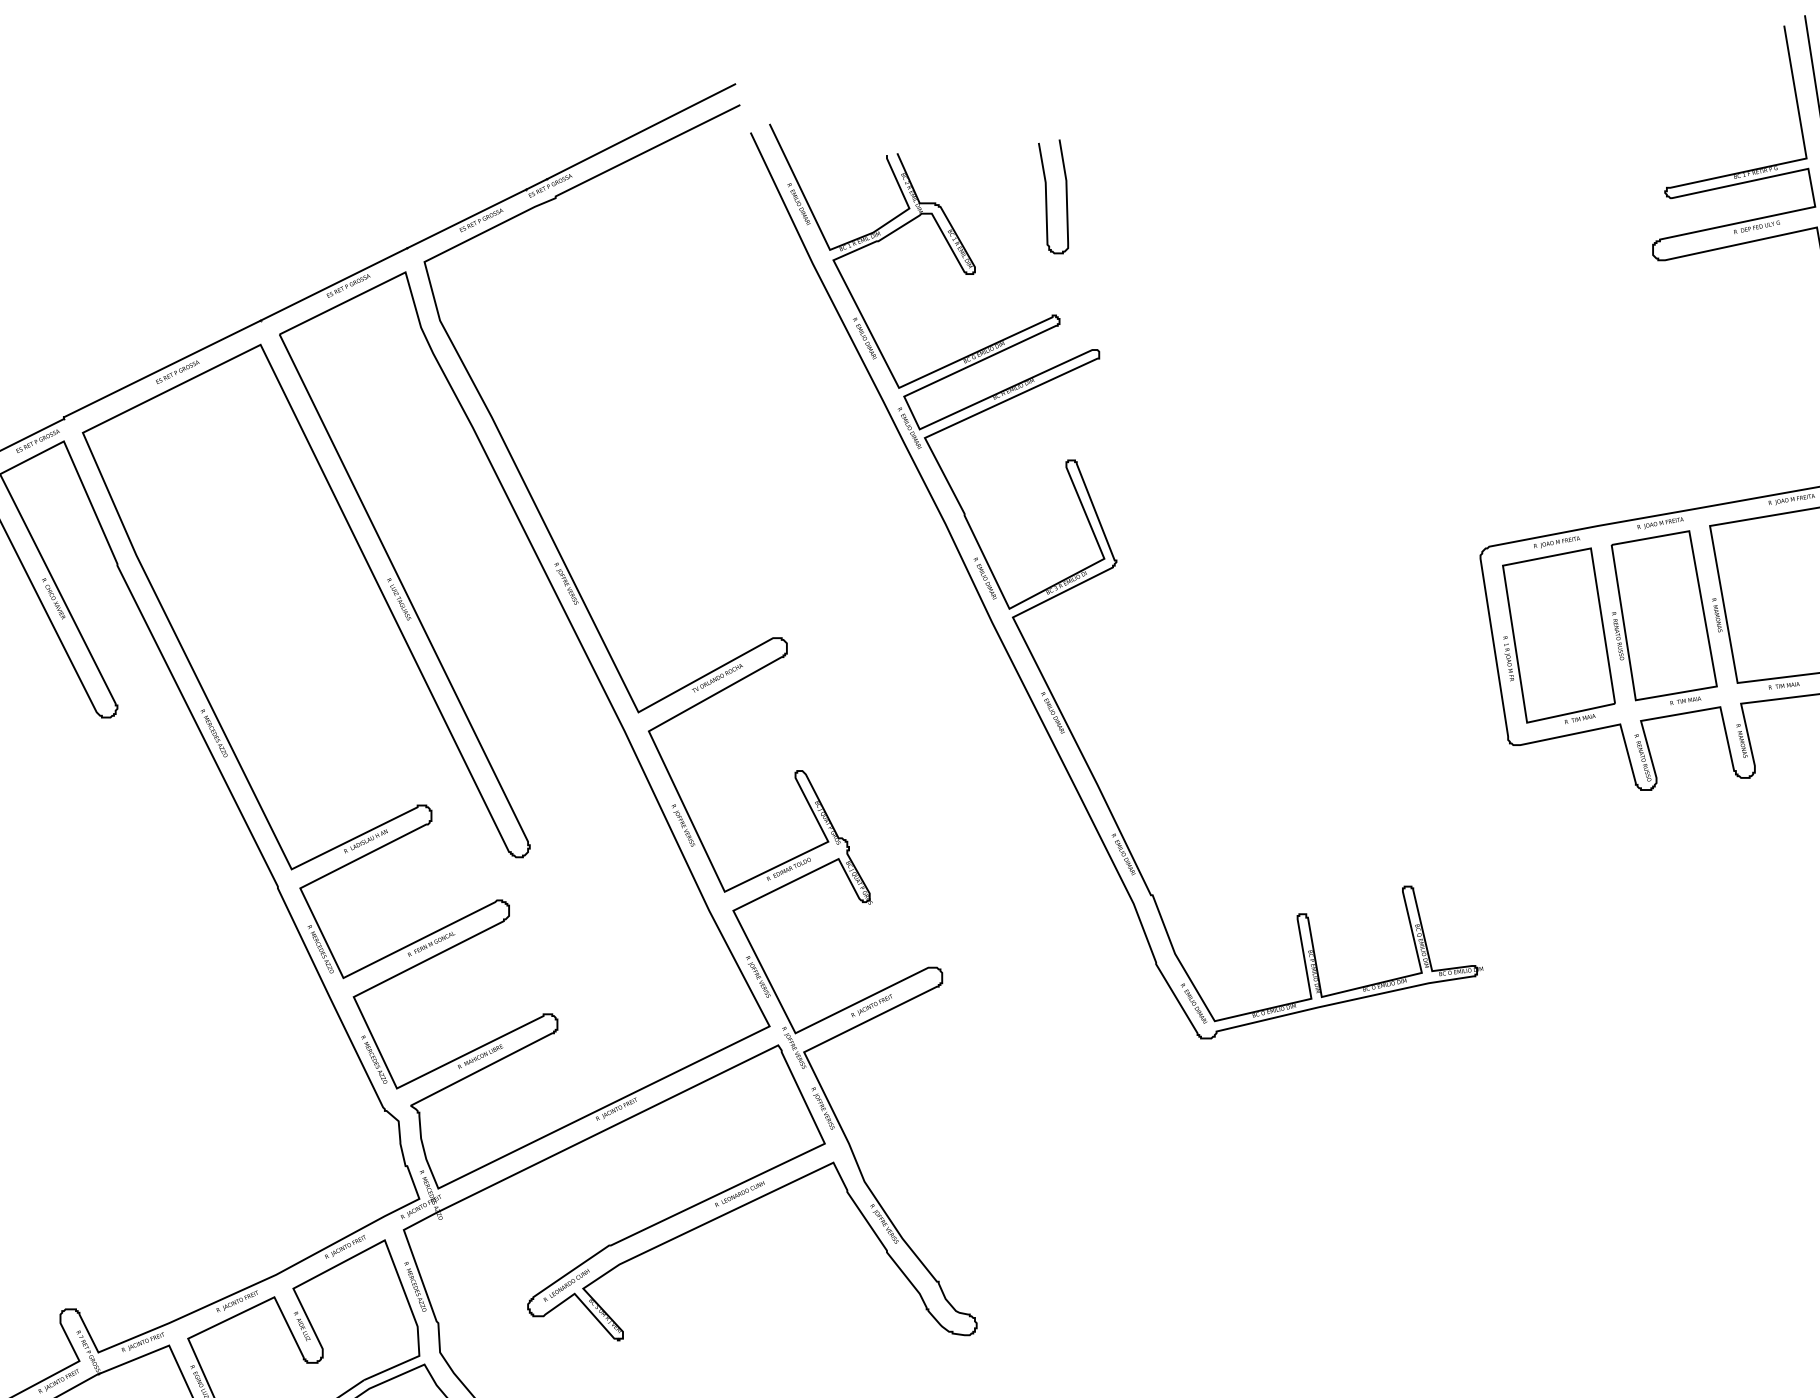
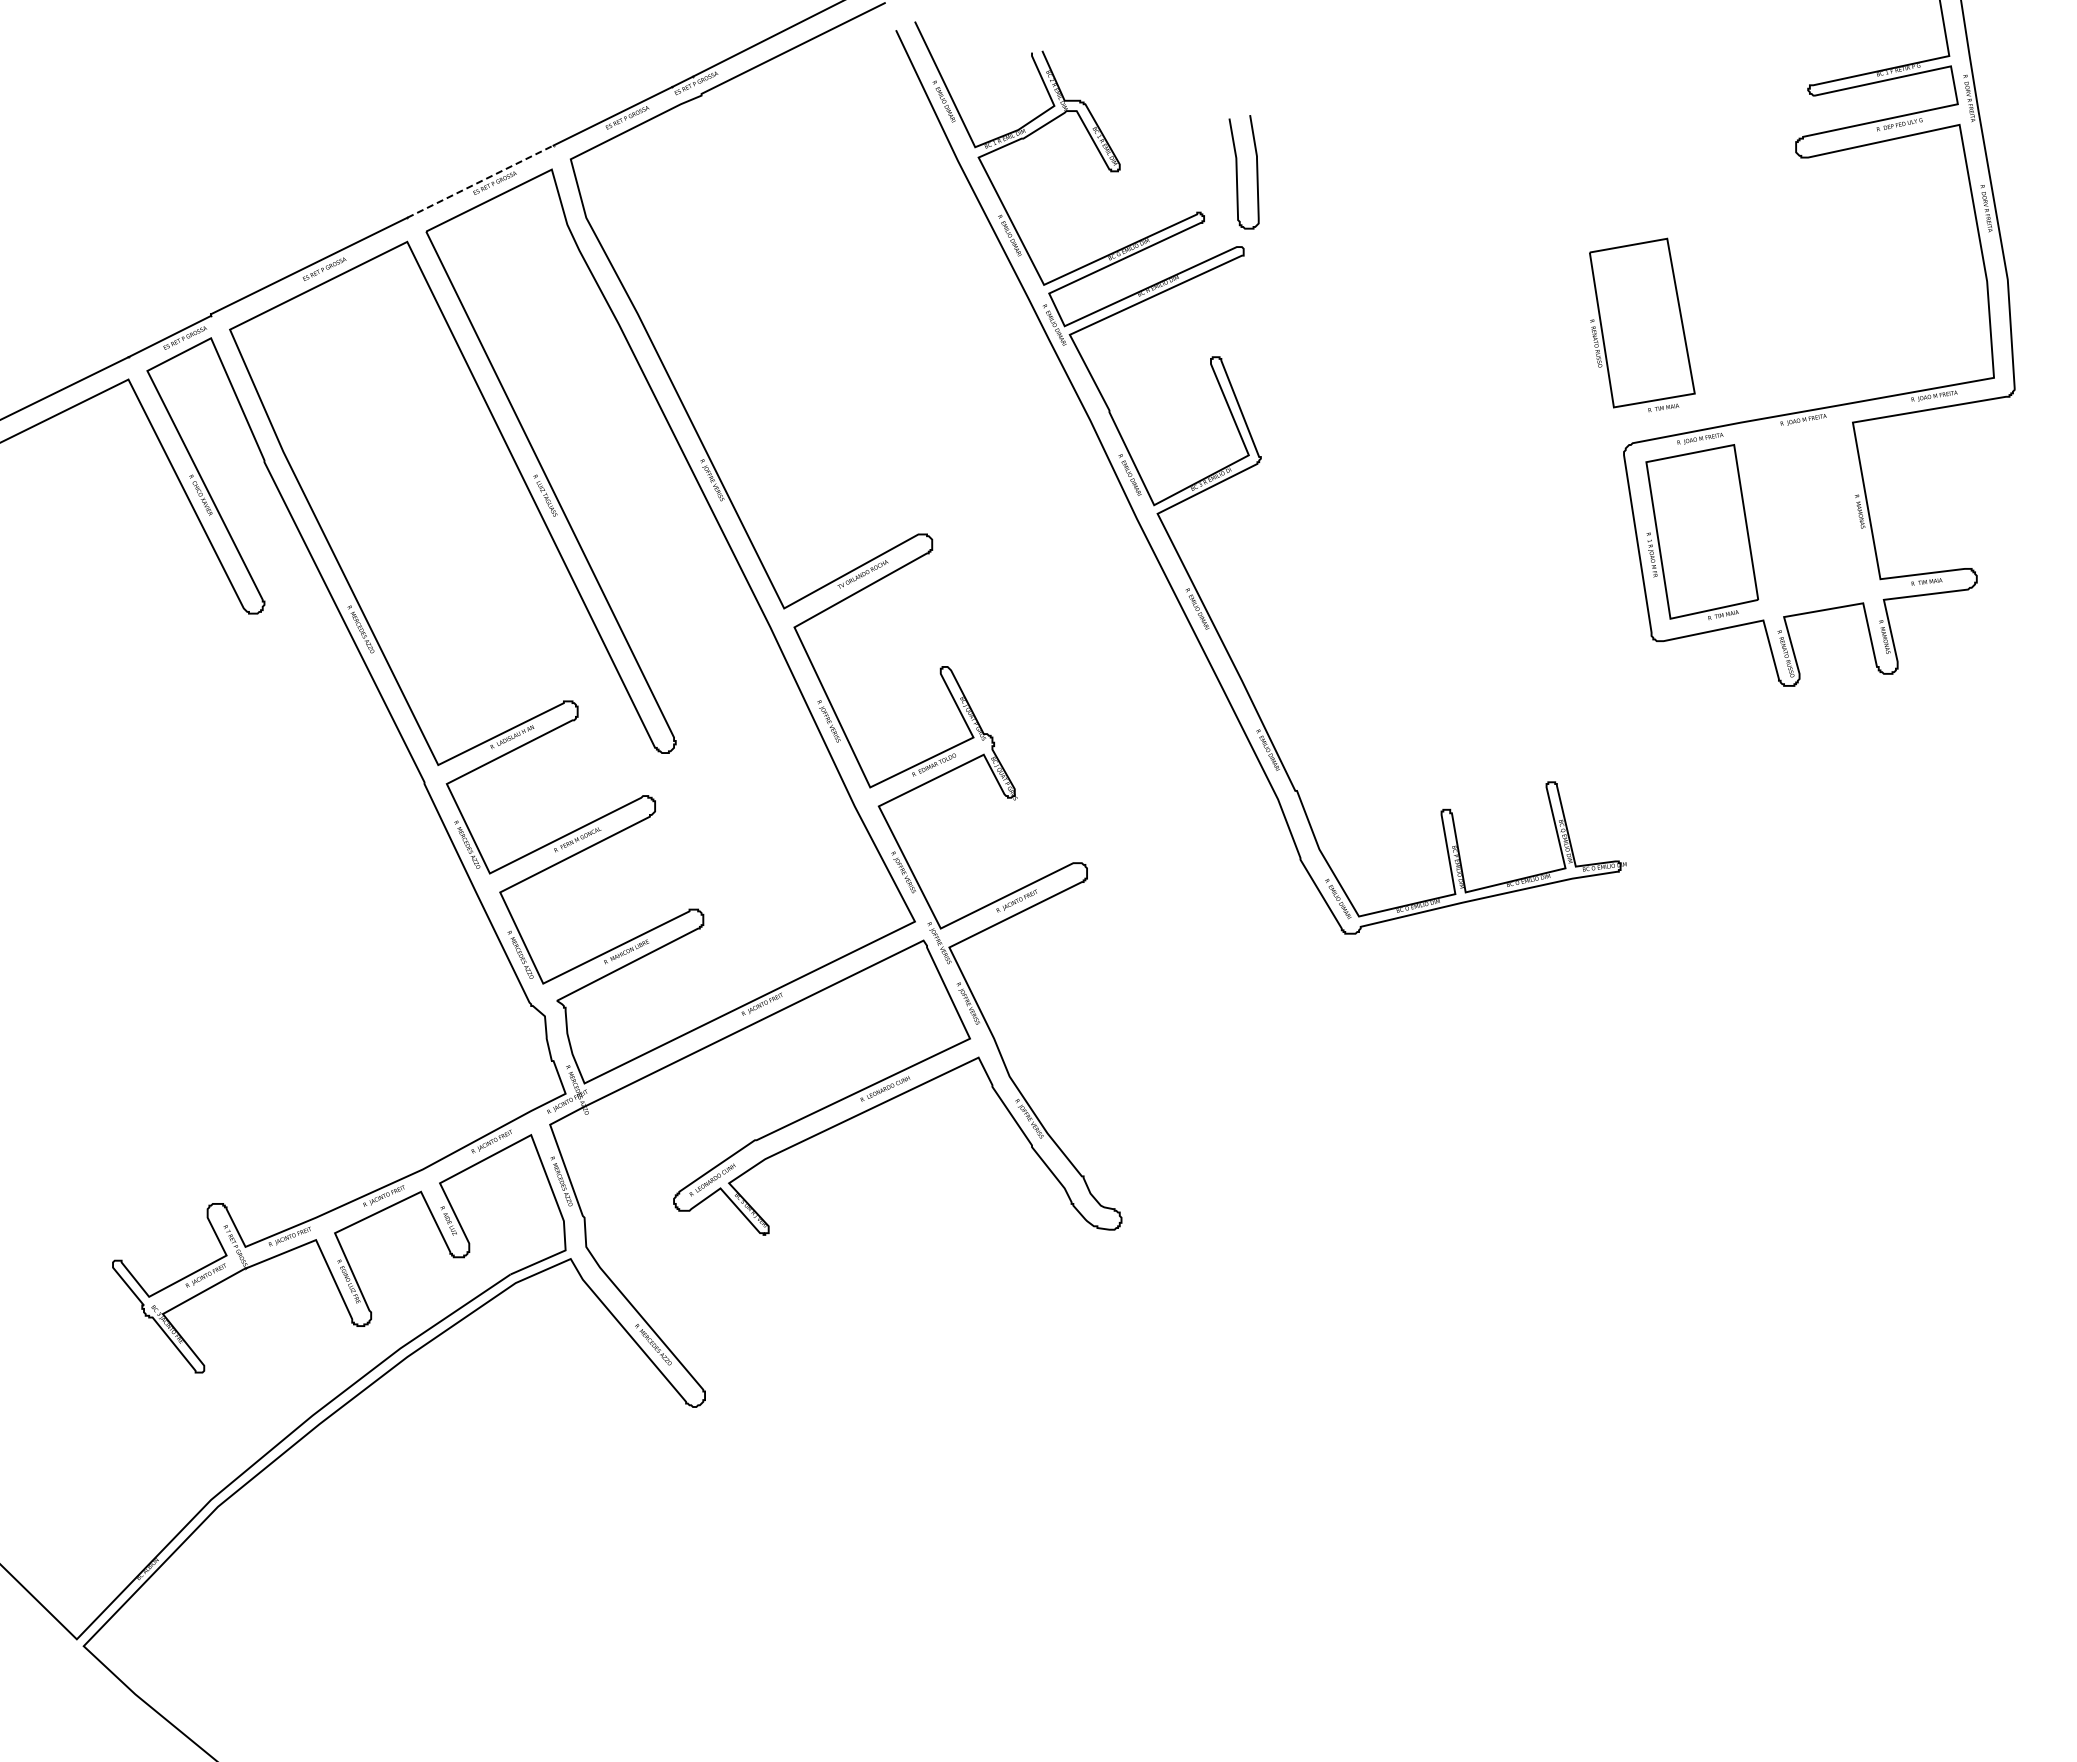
curve: (1046, 197) -> (1237, 172), moved
line: (334, 284) -> (480, 181), solid -> dashed
part: (1664, 617) -> (1642, 324), moved

